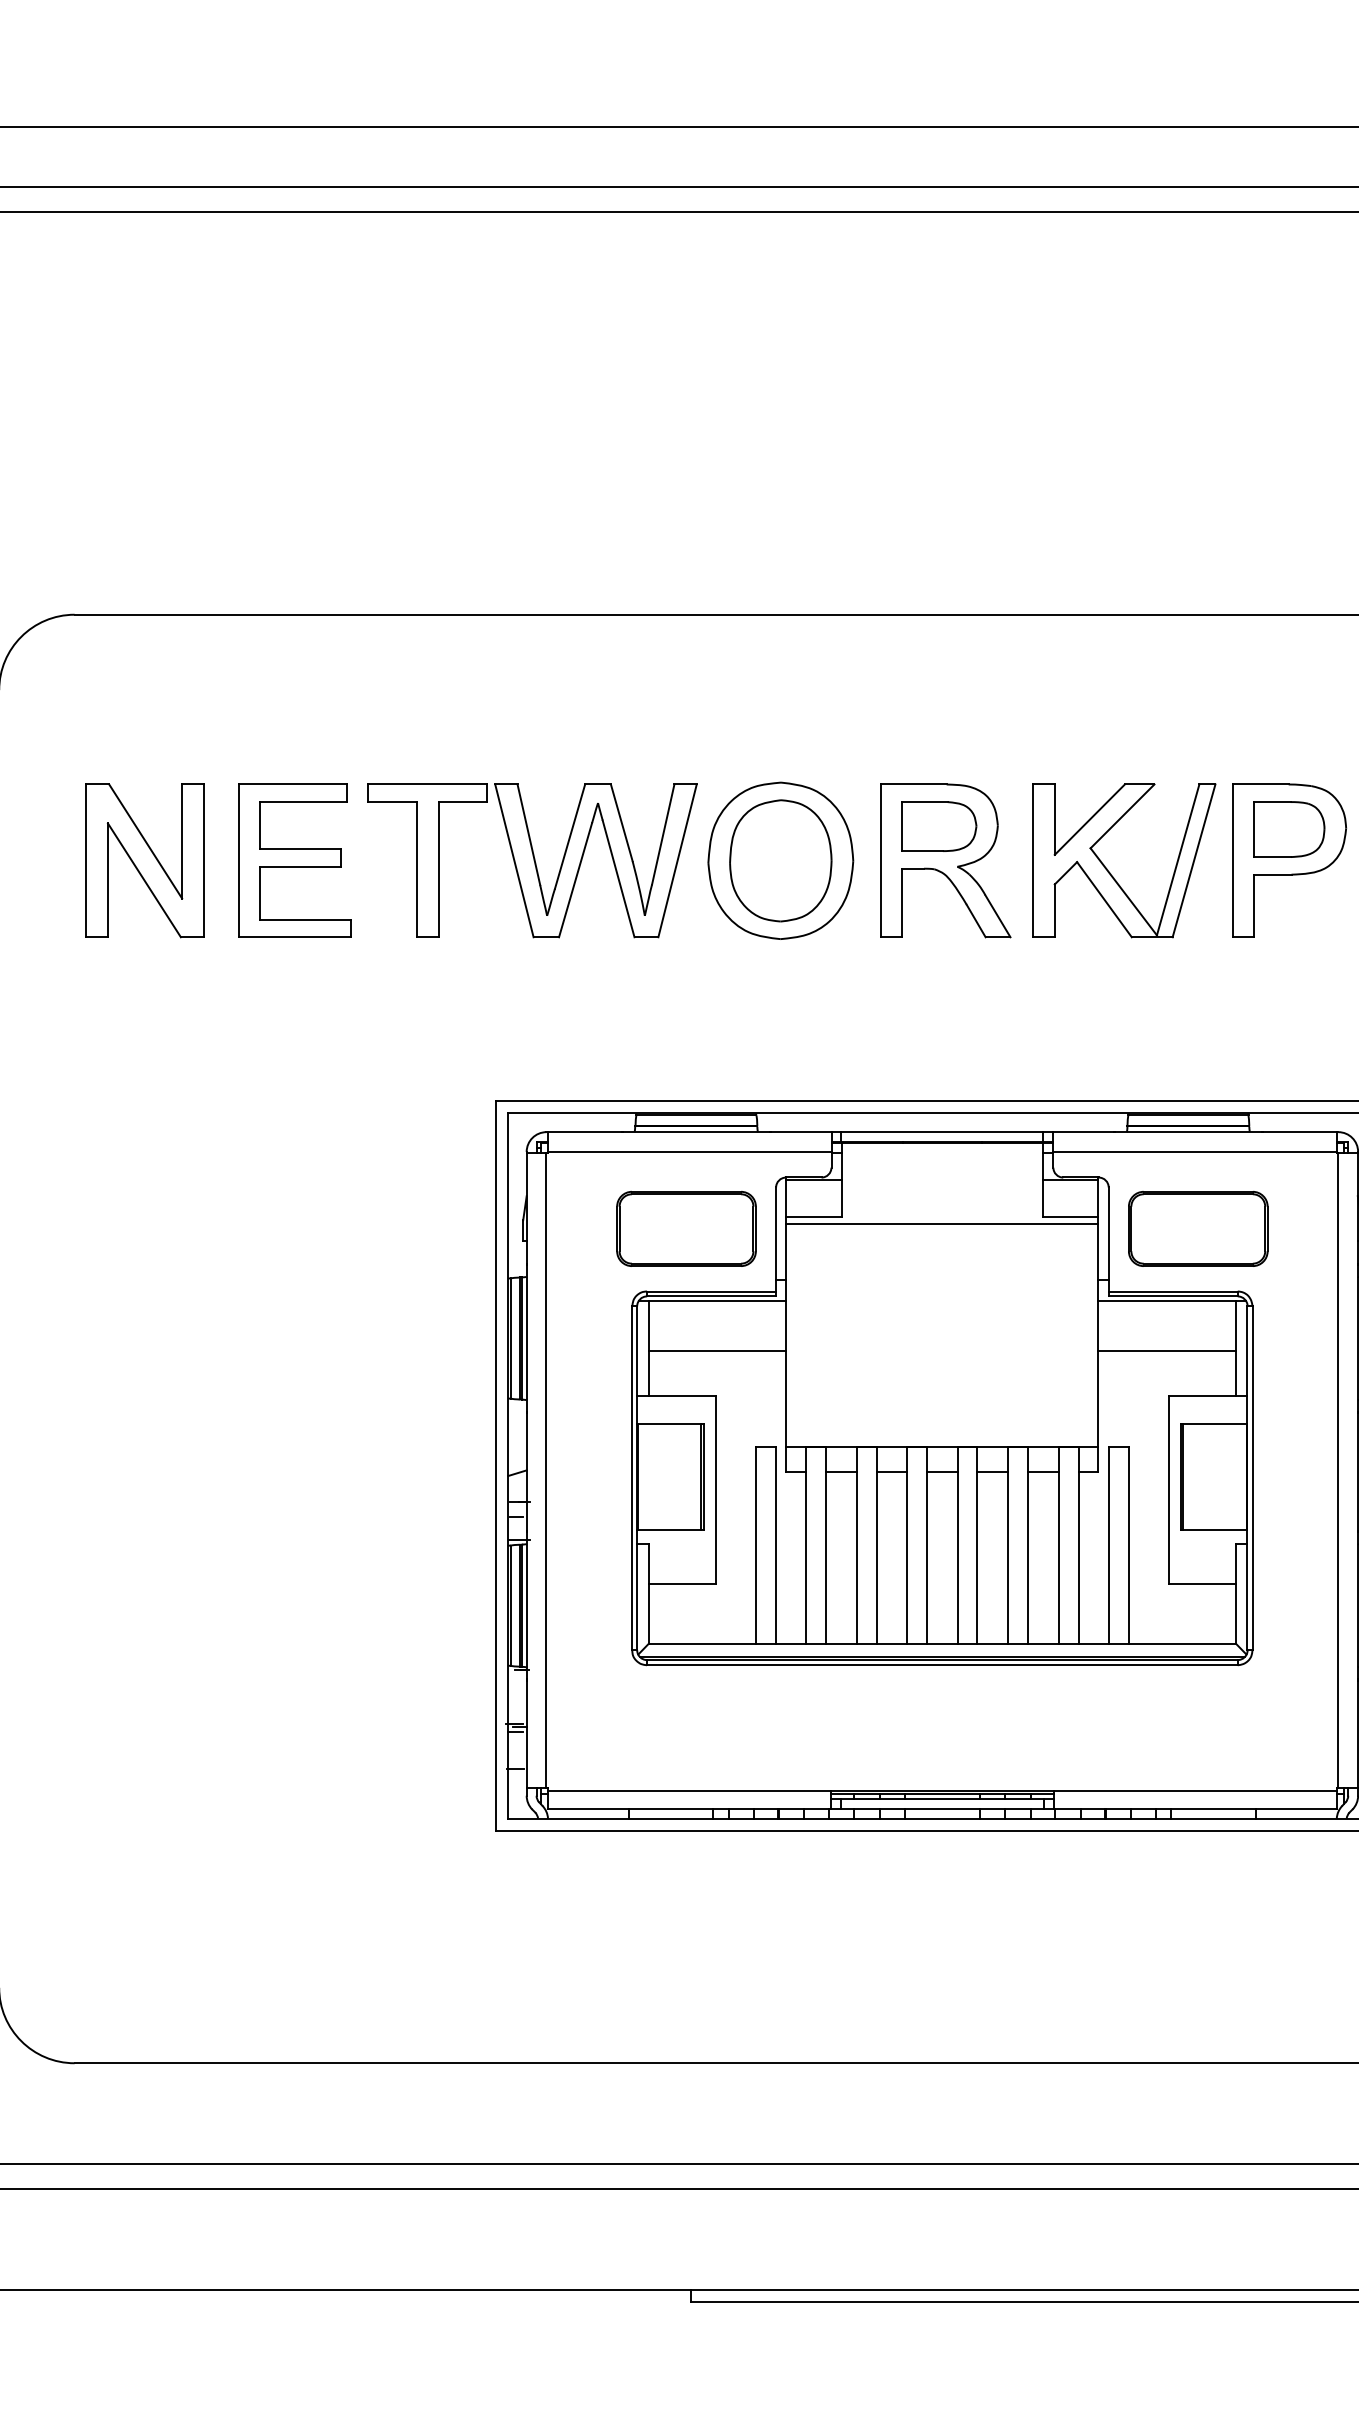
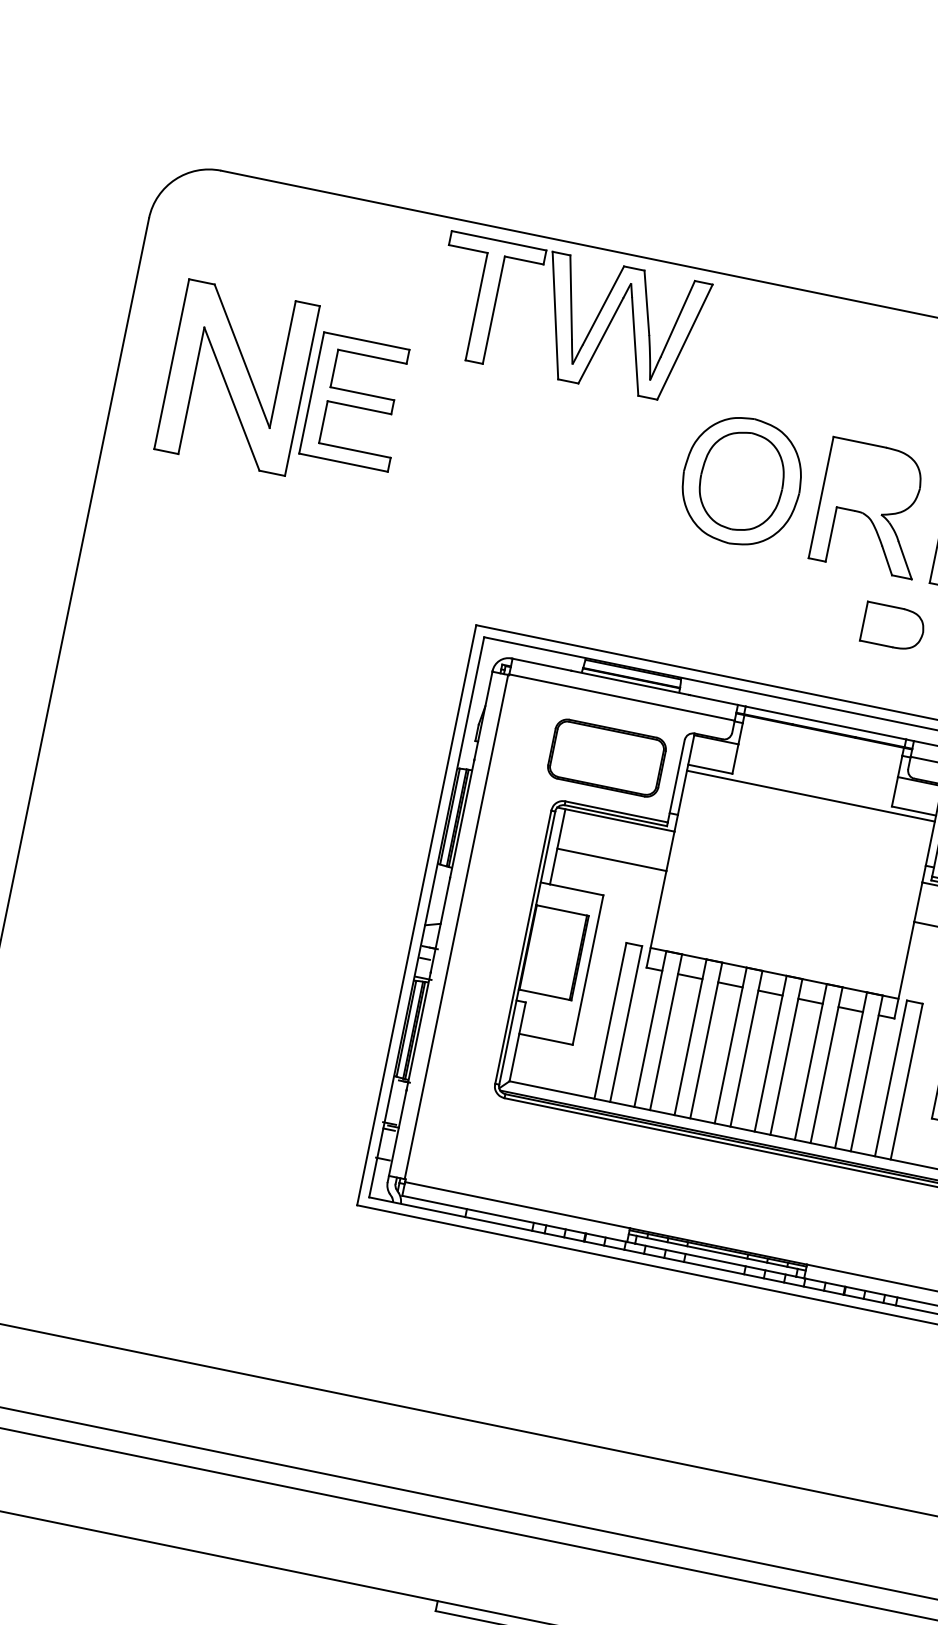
part: (939, 826) -> (893, 627), moved
part: (144, 860) -> (236, 377), size x1.4
part: (532, 860) -> (569, 318), moved

